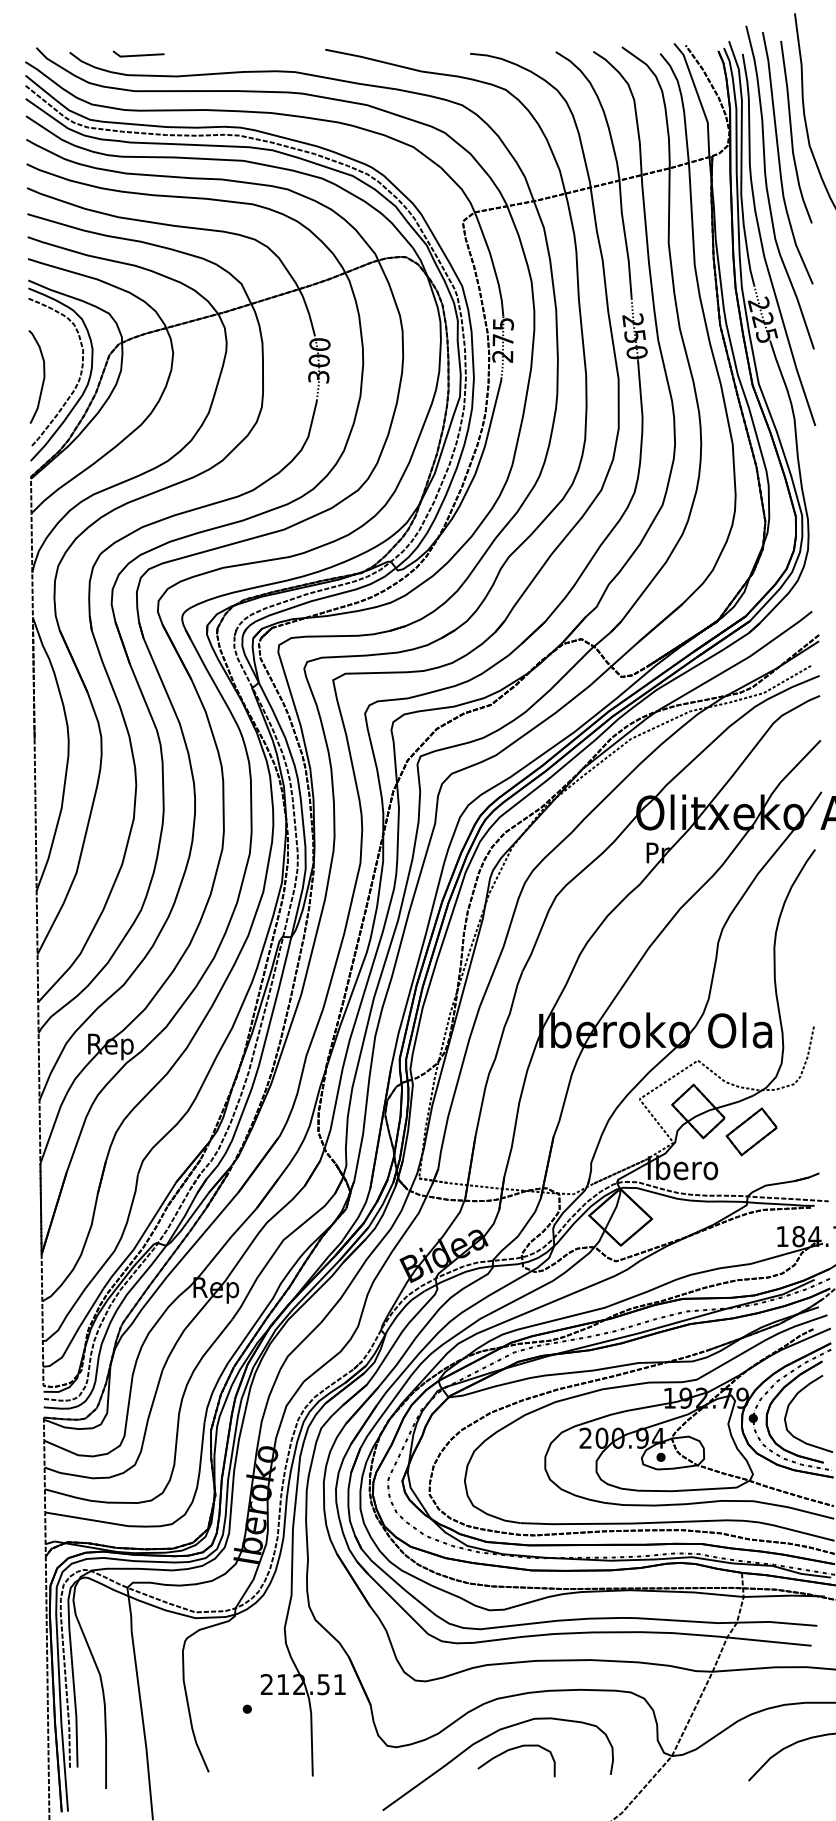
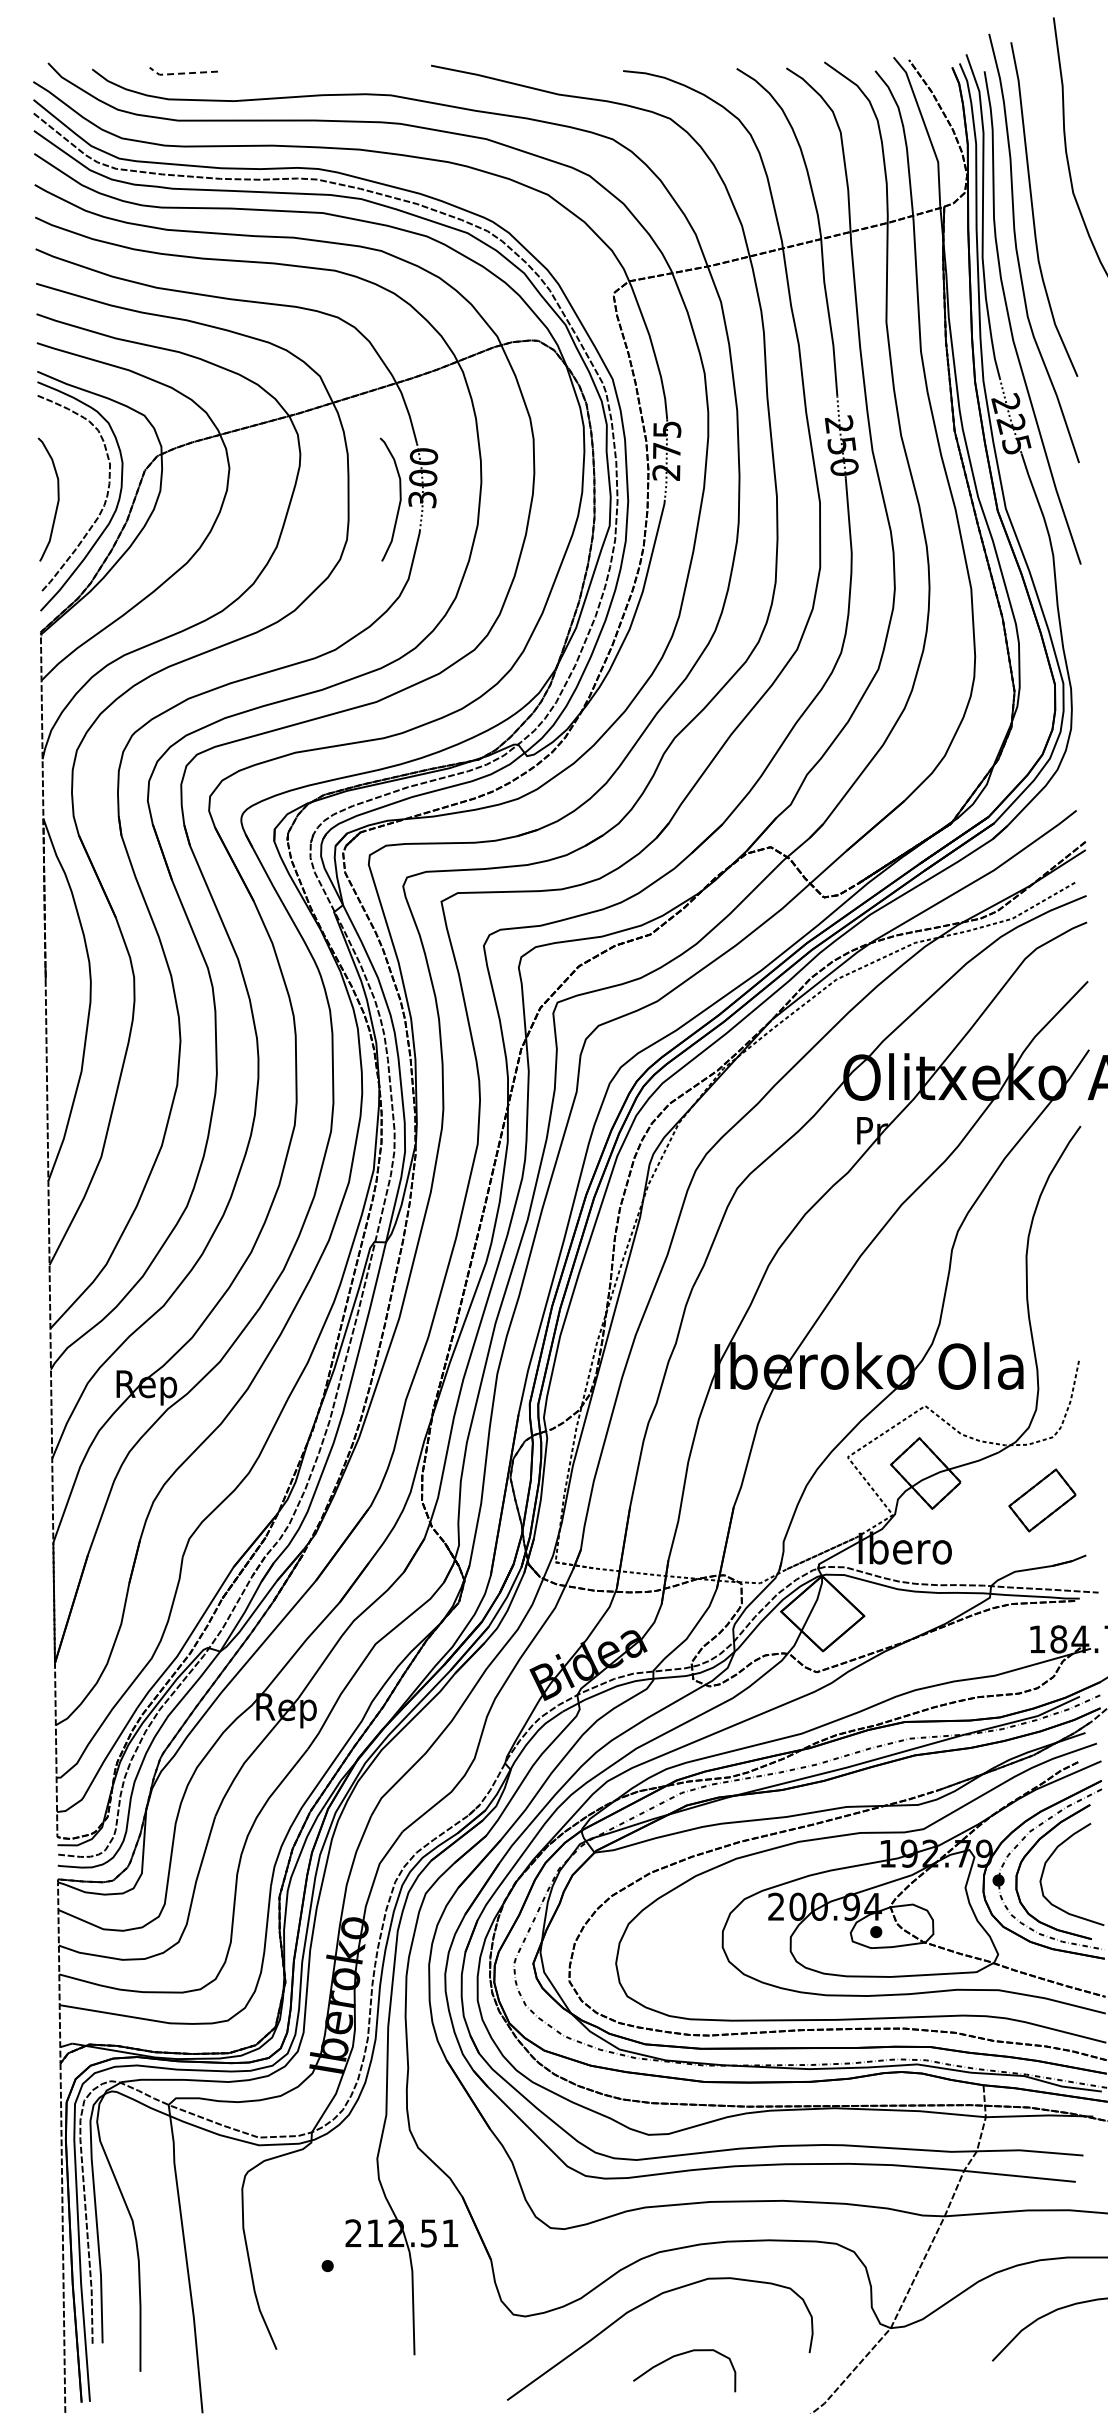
line: (137, 55) -> (181, 73), solid -> dashed
curve: (792, 134) -> (1050, 178), removed
curve: (301, 376) -> (399, 499), added
part: (751, 1131) -> (1042, 1500), moved
curve: (513, 1749) -> (680, 2355), moved

